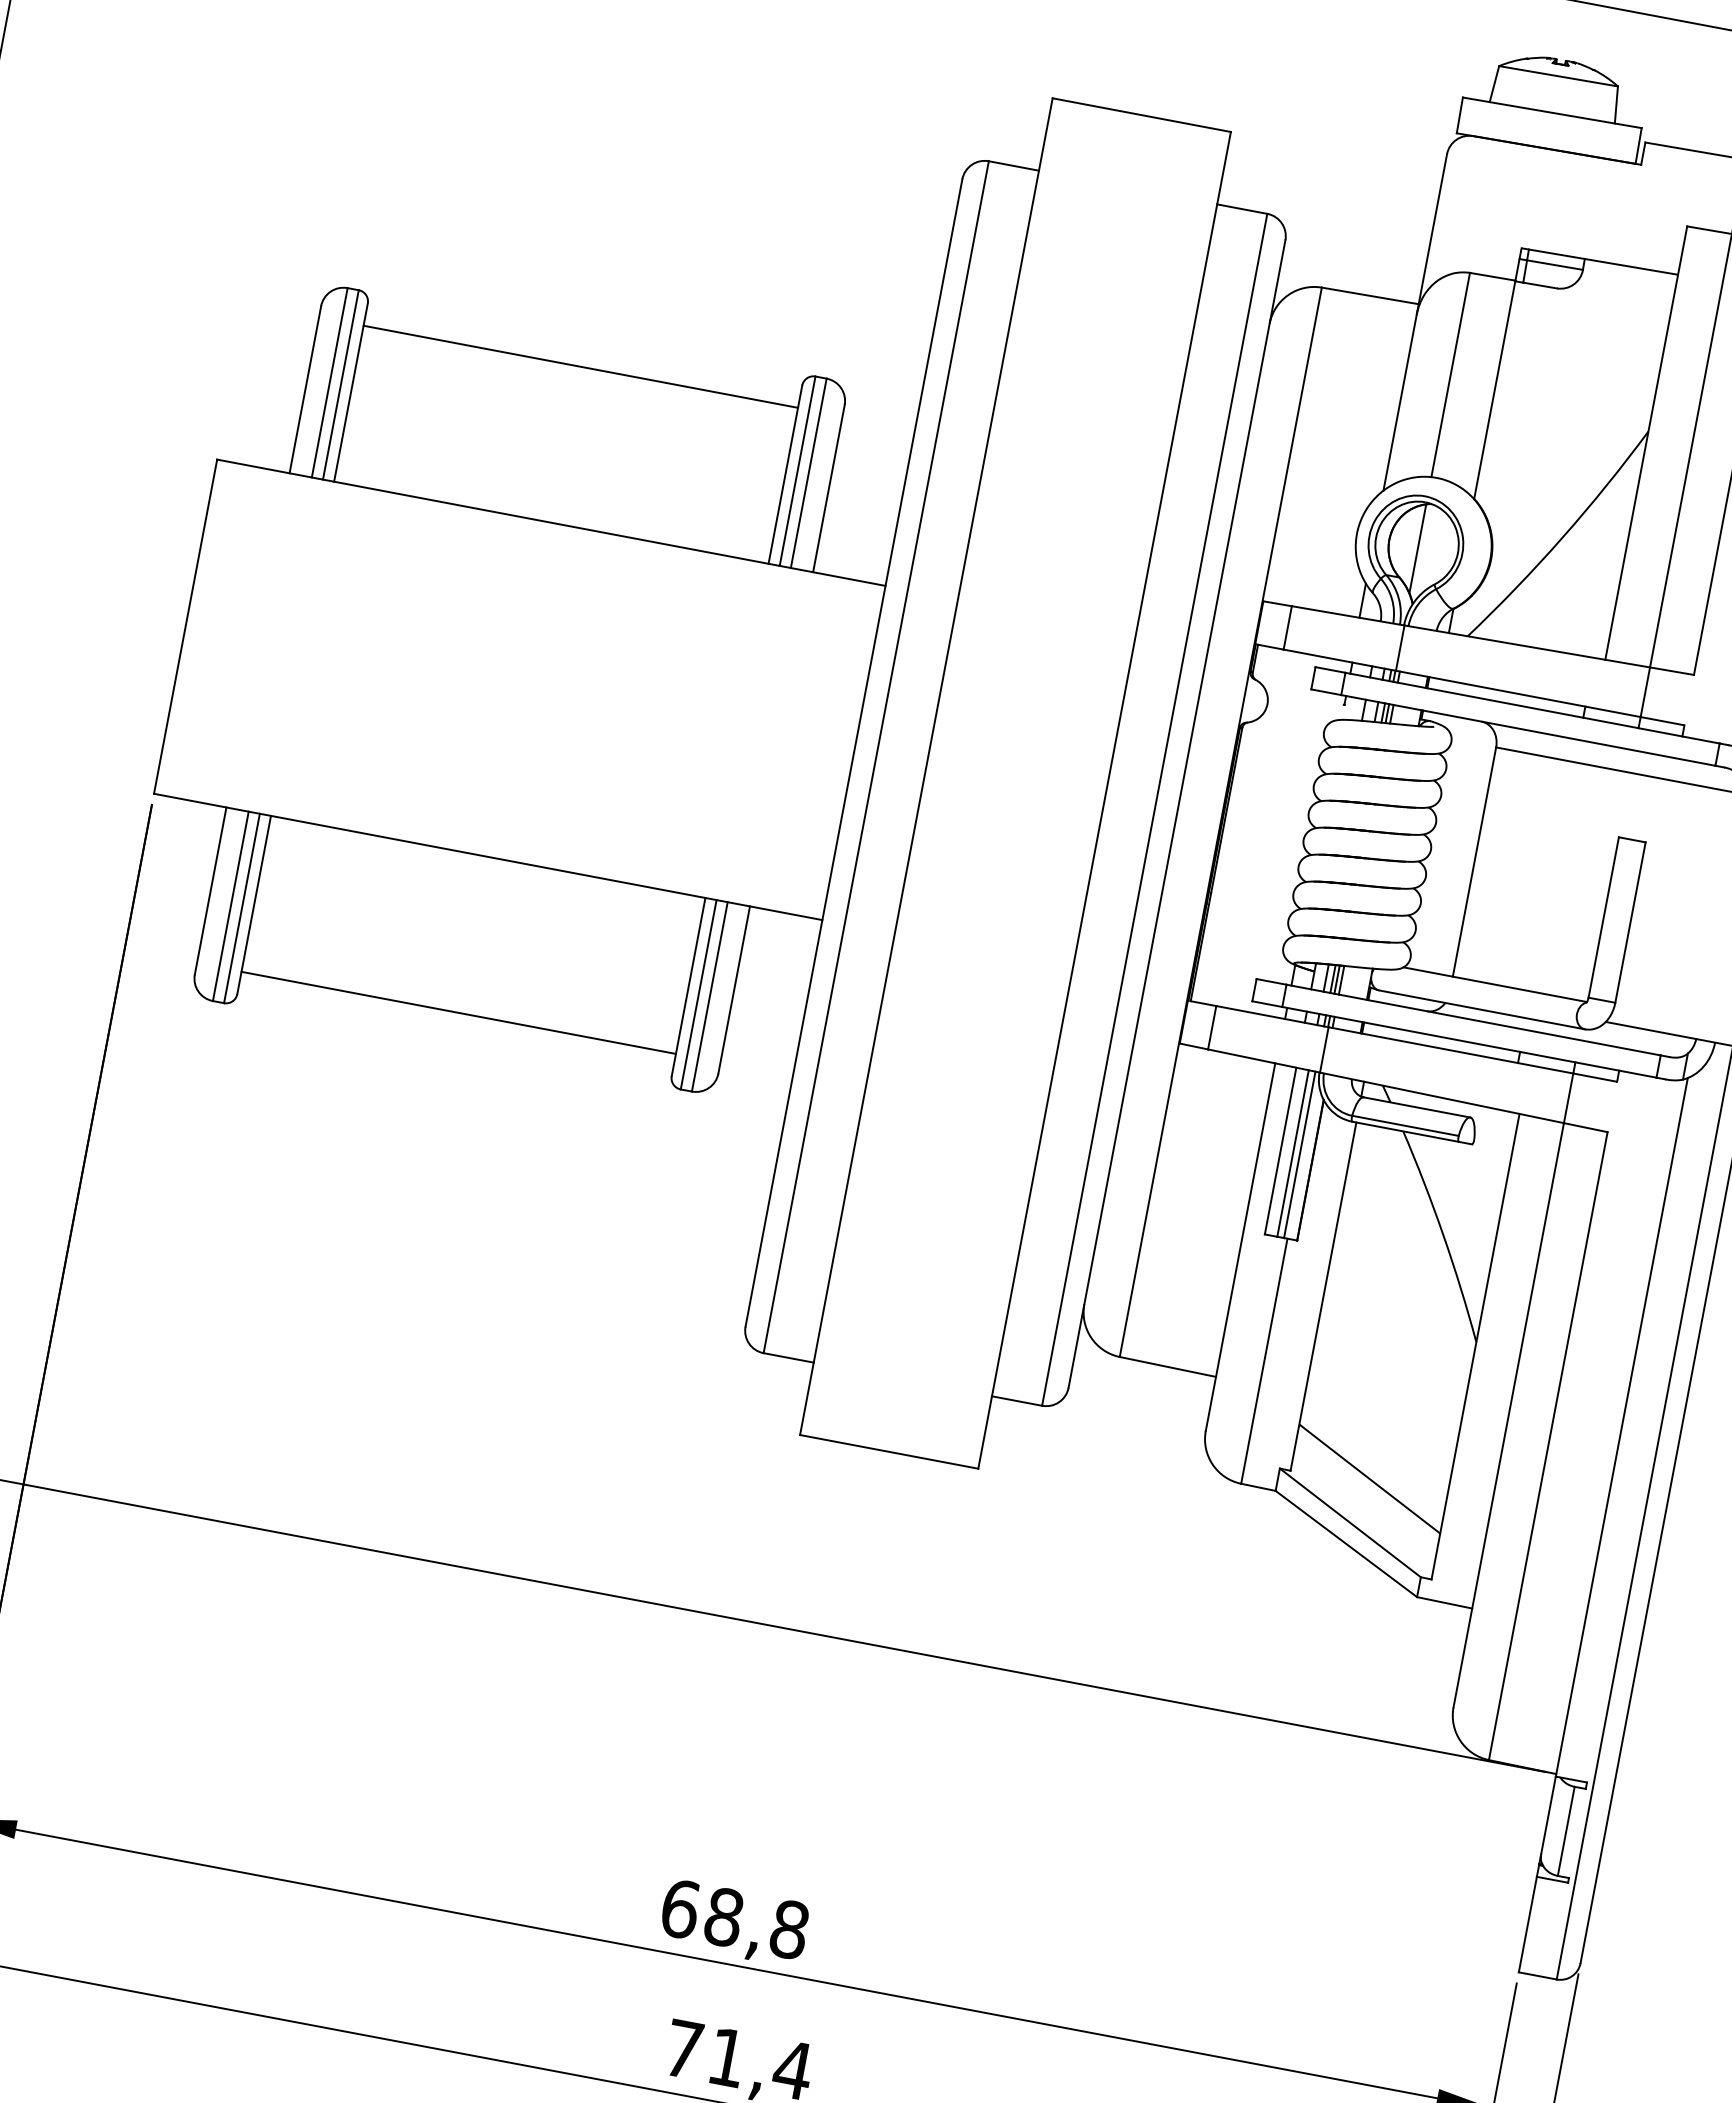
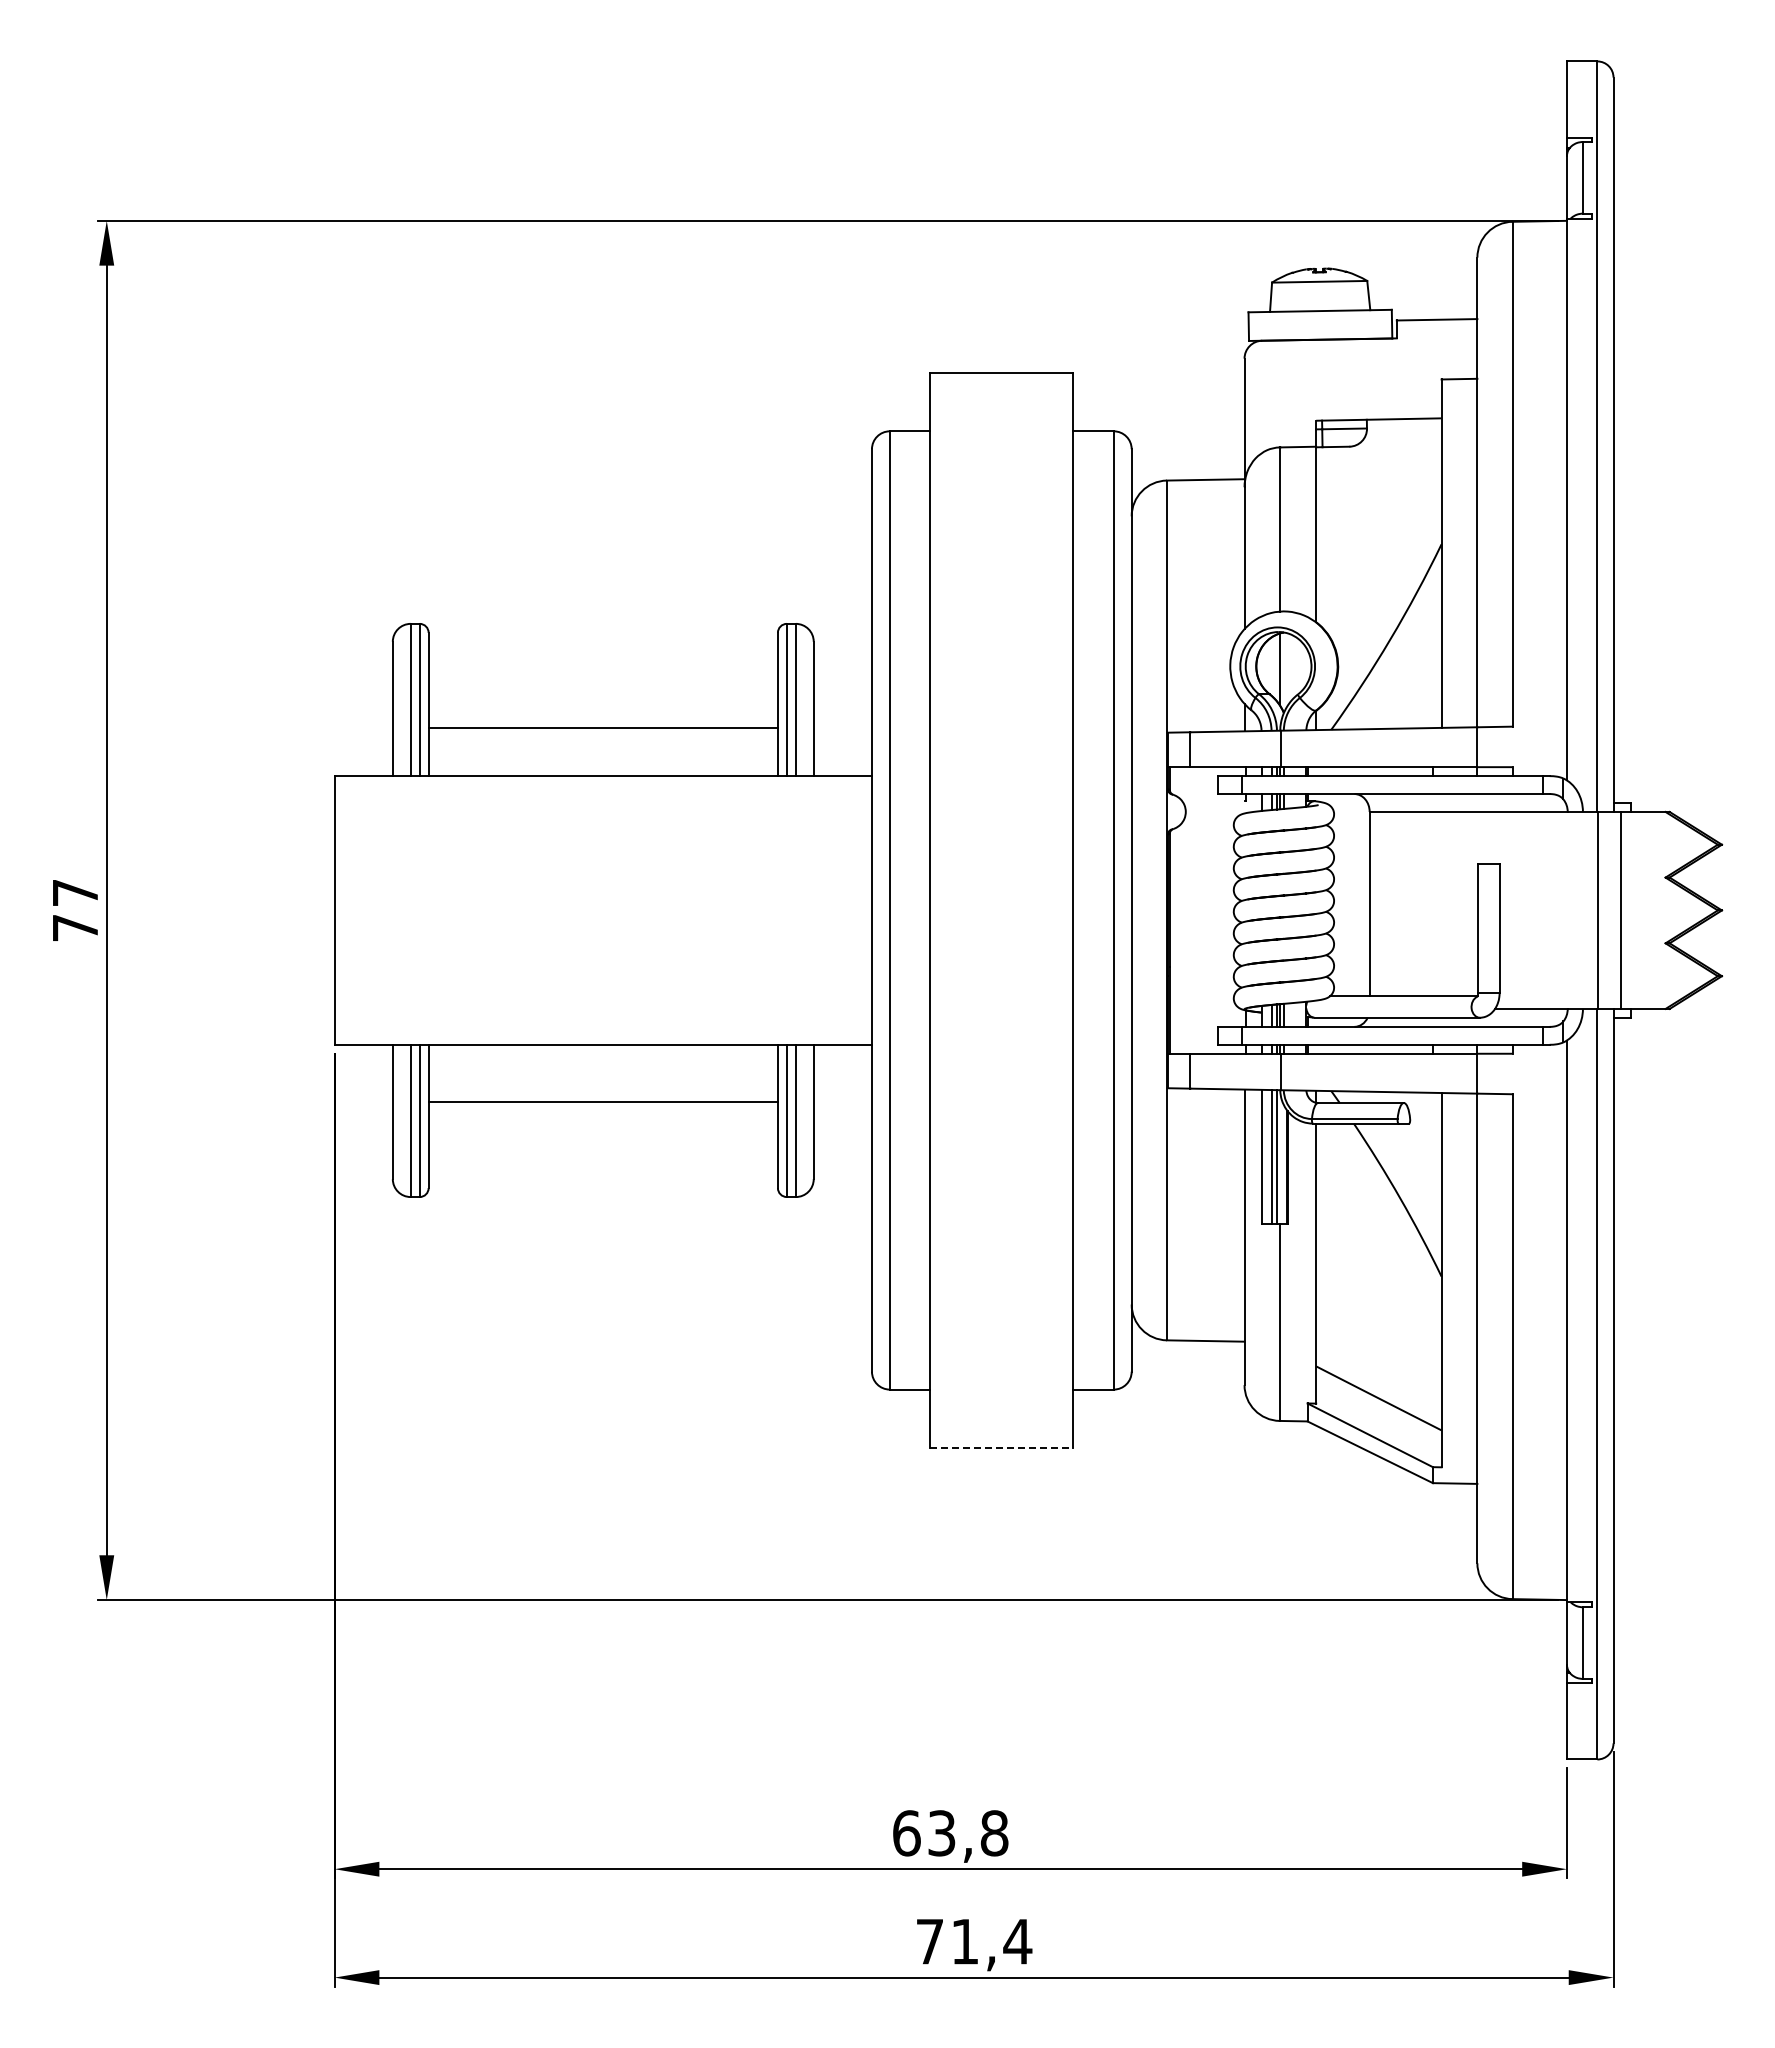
line: (579, 366) -> (602, 727), moved
line: (457, 1013) -> (602, 1102), moved
line: (888, 1451) -> (1001, 1447), solid -> dashed
text: (723, 1917) -> (941, 1833), 68,8 -> 63,8

